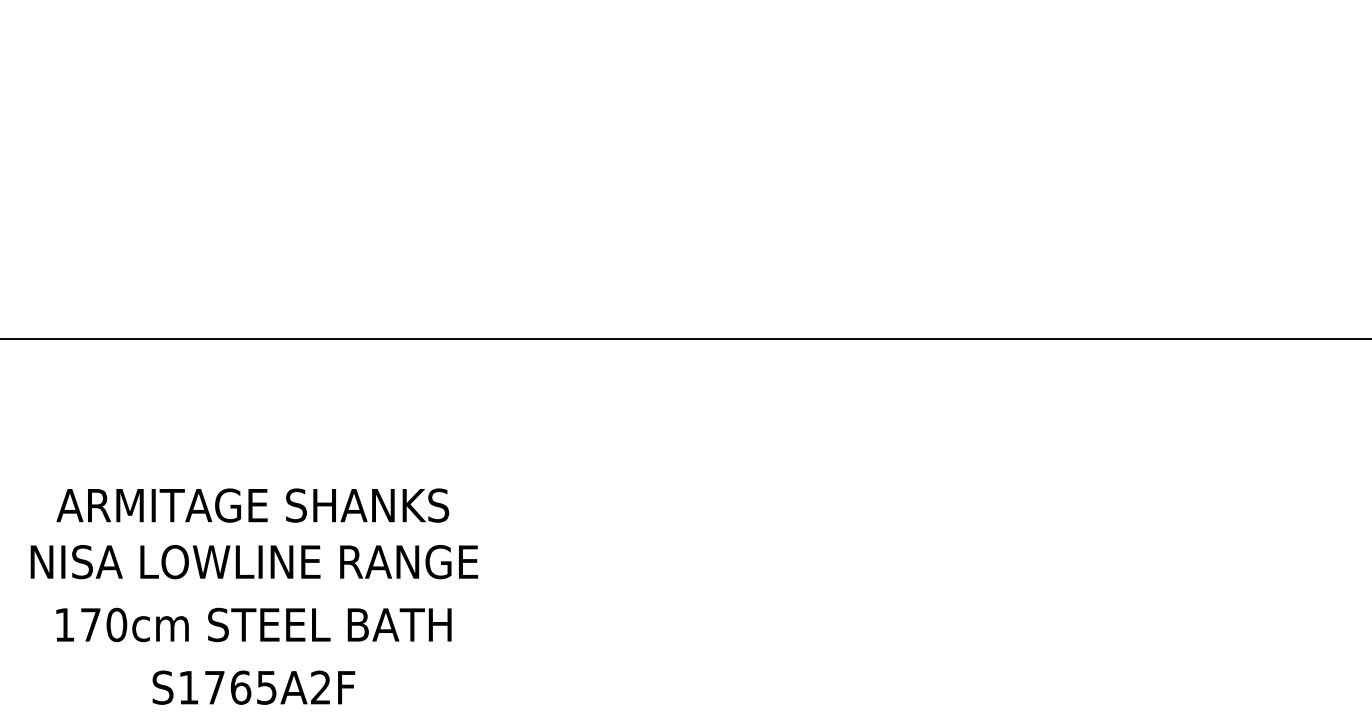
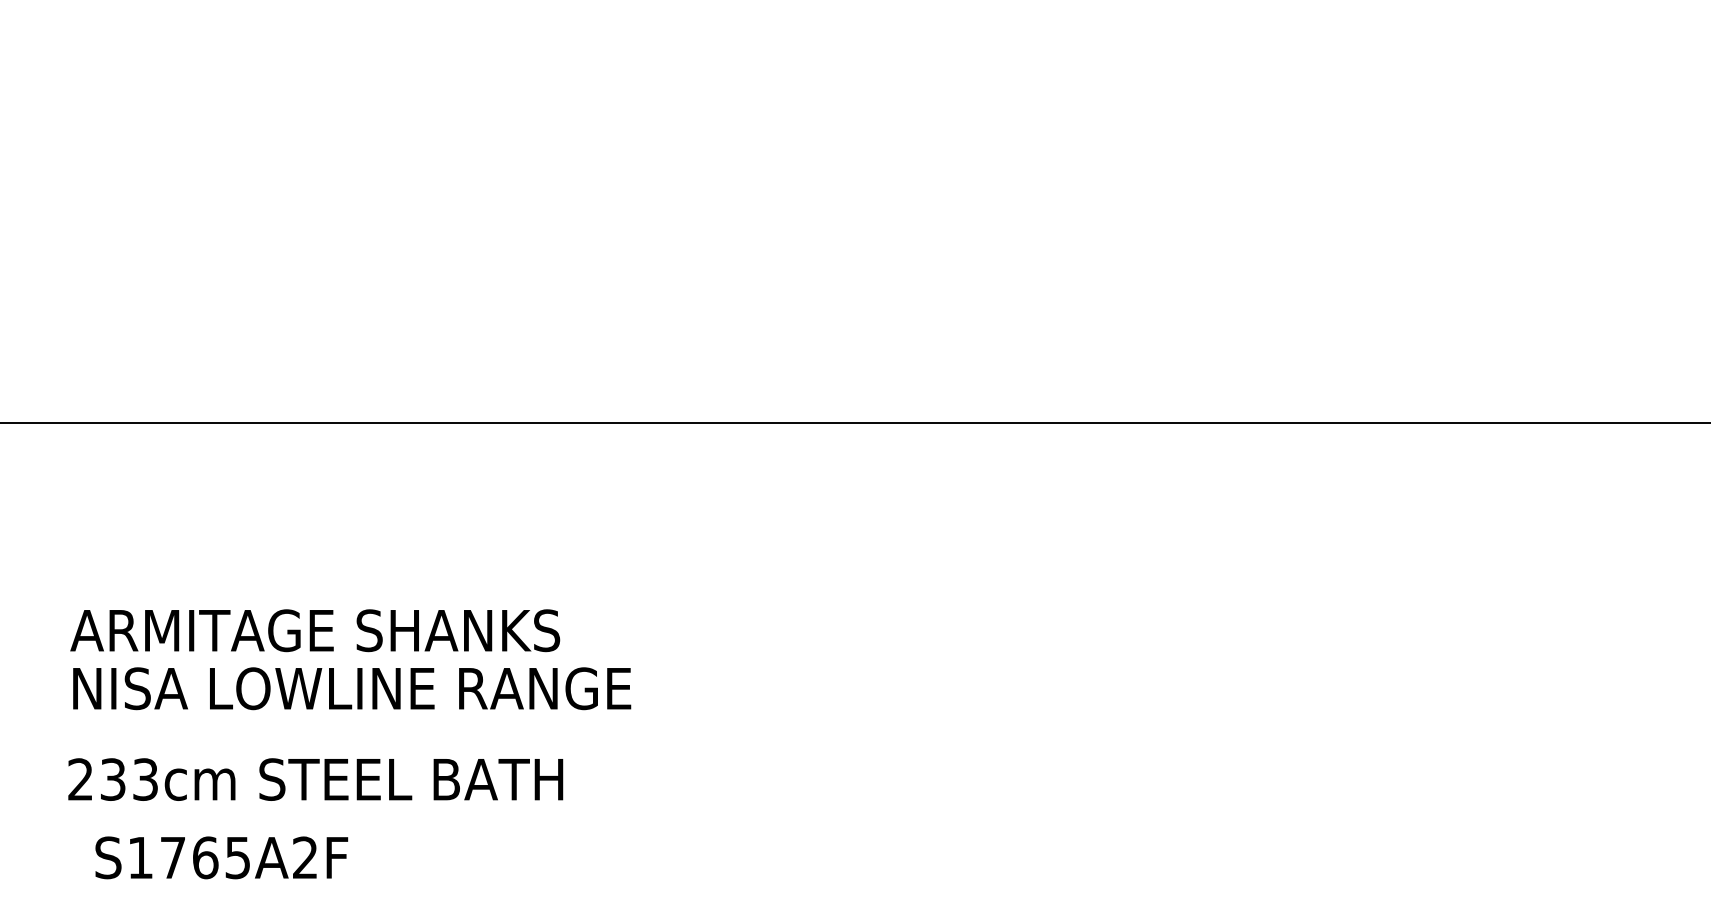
text: (254, 562) -> (352, 689), moved
text: (90, 624) -> (112, 779), 170cm -> 233cm
text: (253, 687) -> (221, 857), moved

